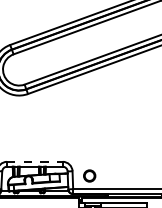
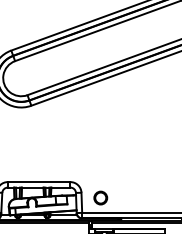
line: (34, 161) -> (38, 181), dashed -> solid

